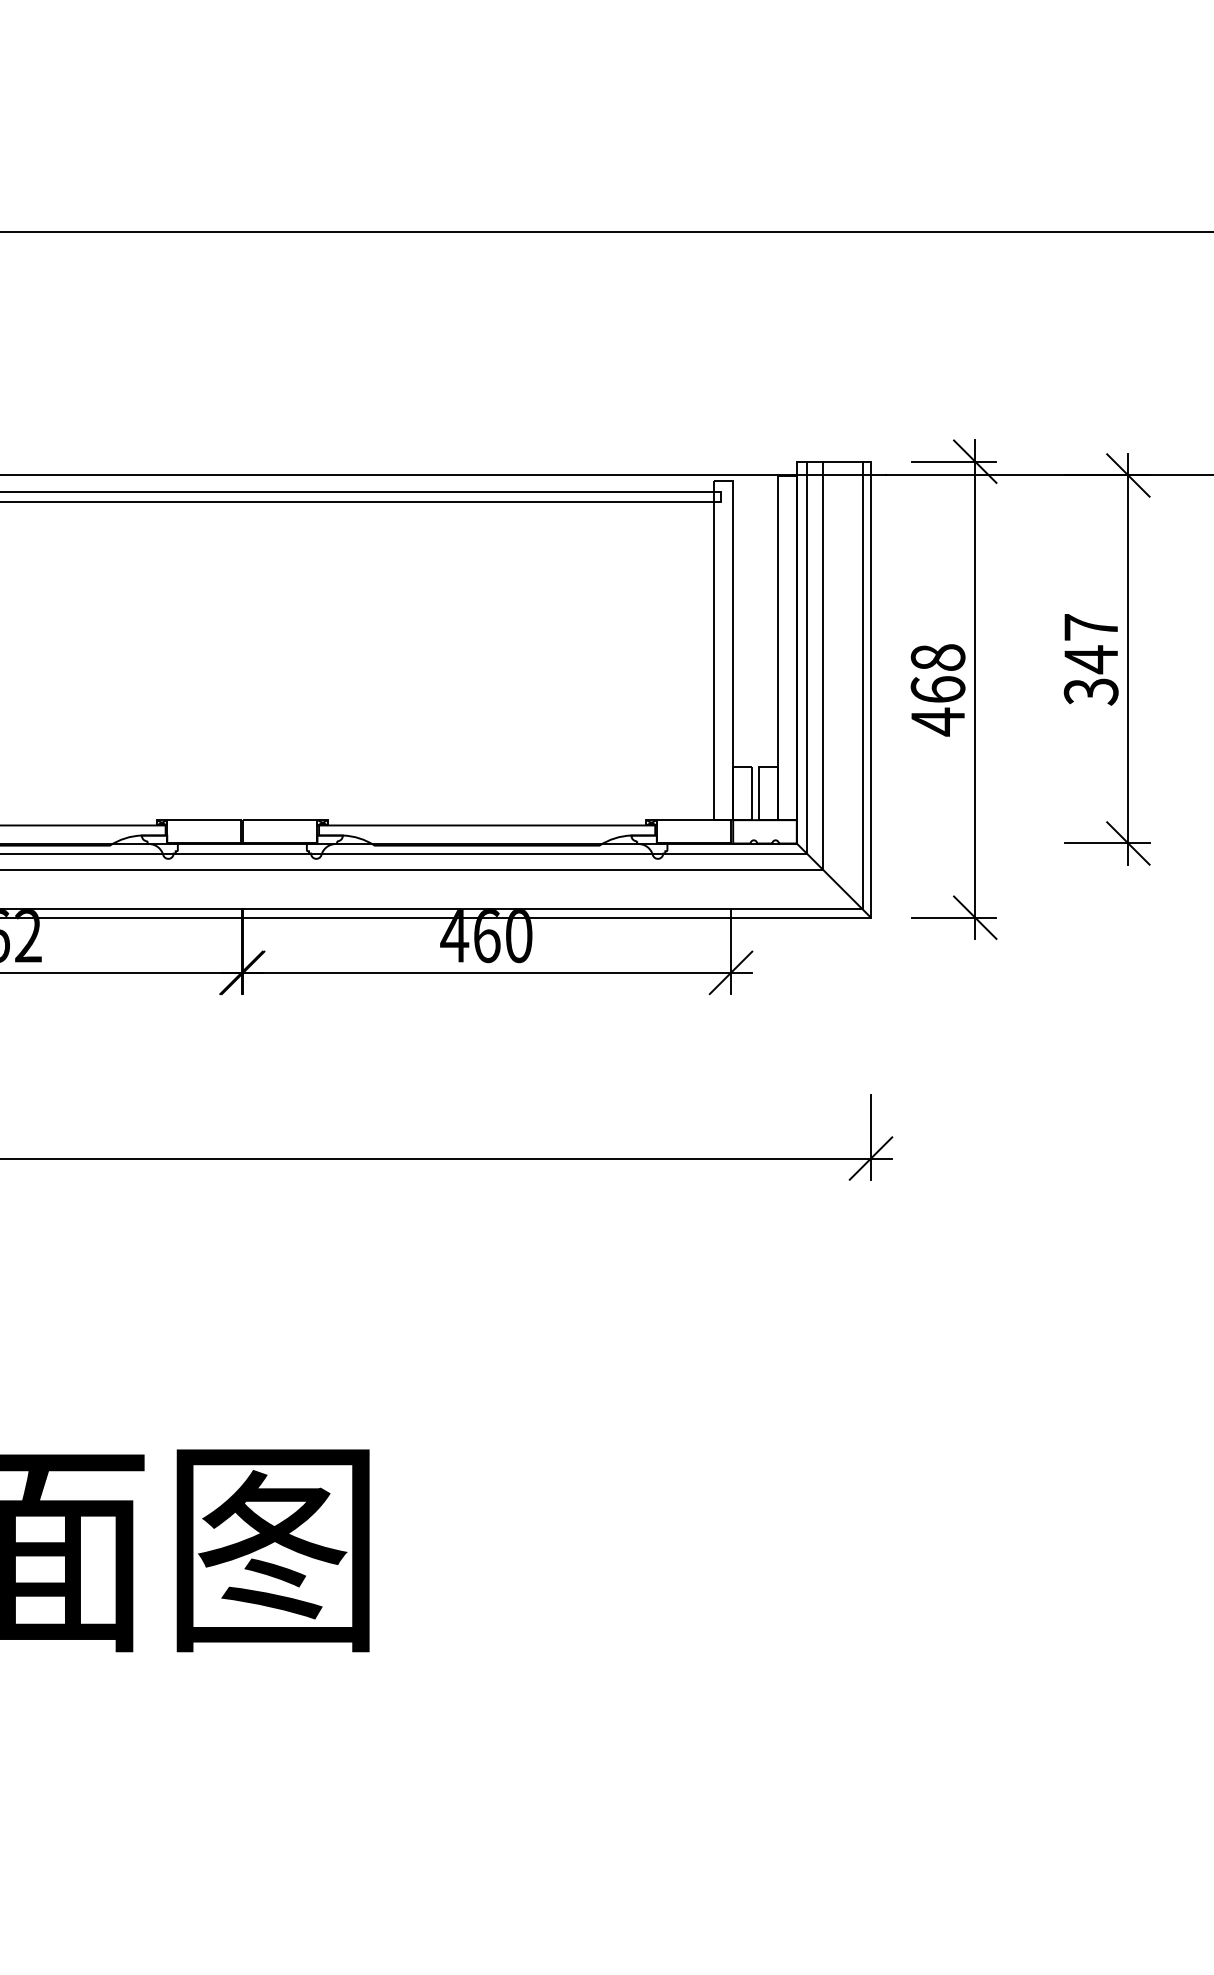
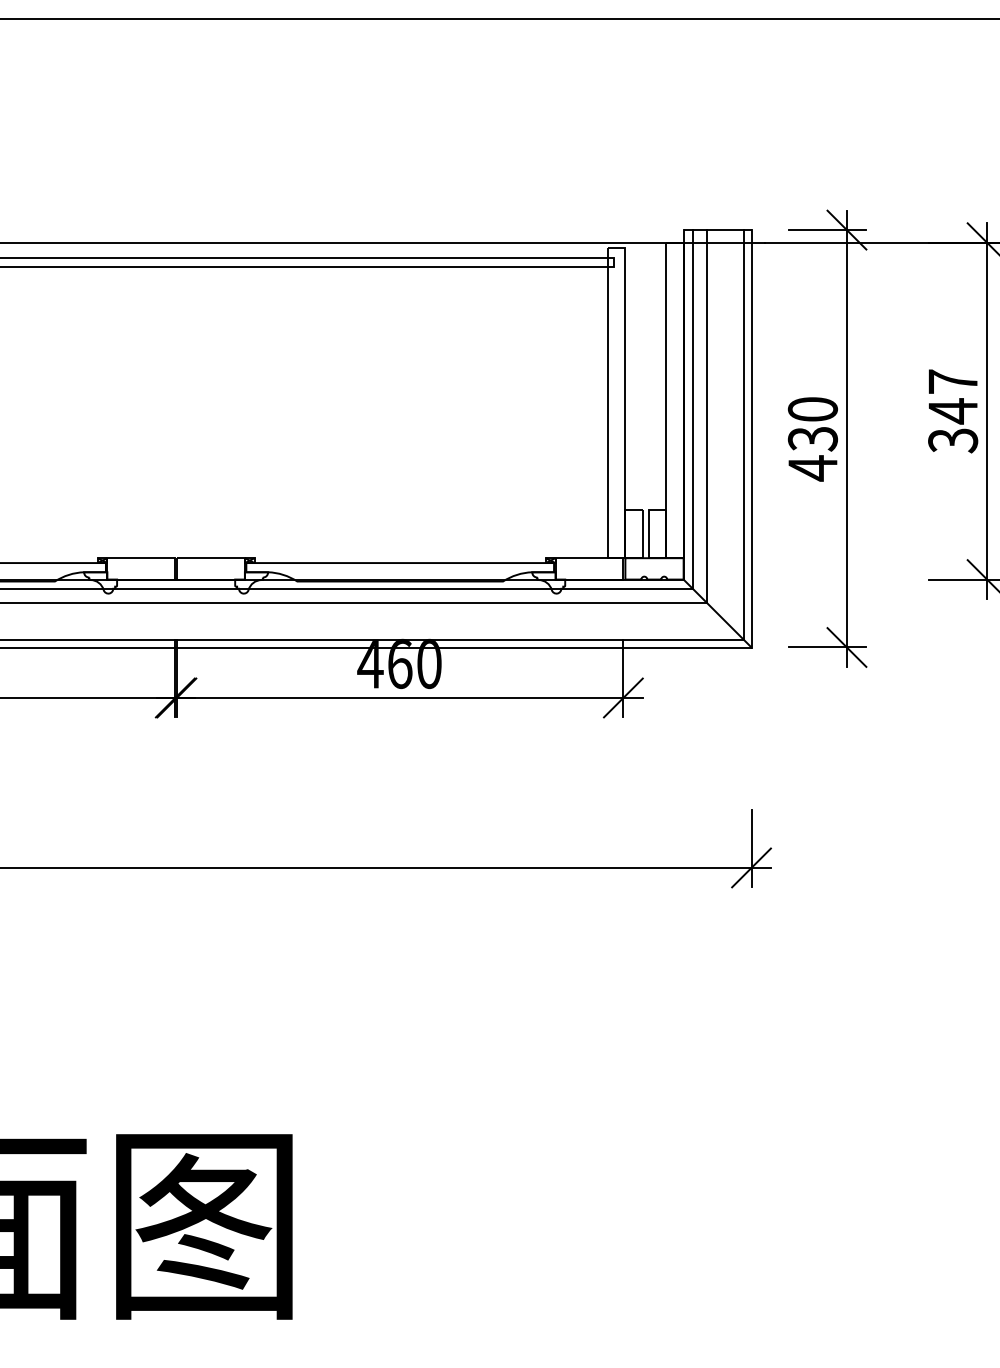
text: (937, 673) -> (812, 423), 468 -> 430

